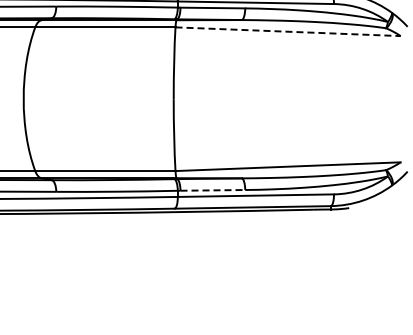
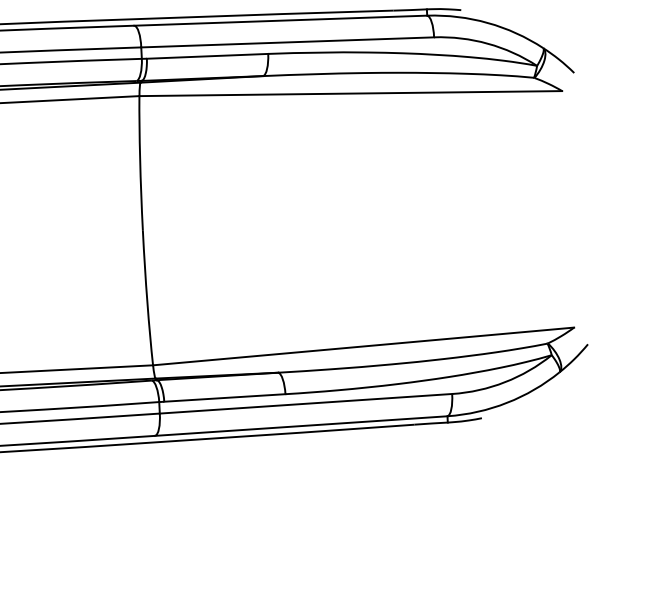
line: (288, 31) -> (351, 93), dashed -> solid
line: (213, 190) -> (226, 398), dashed -> solid

